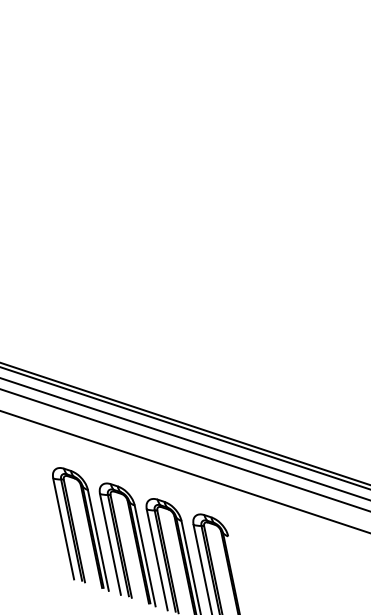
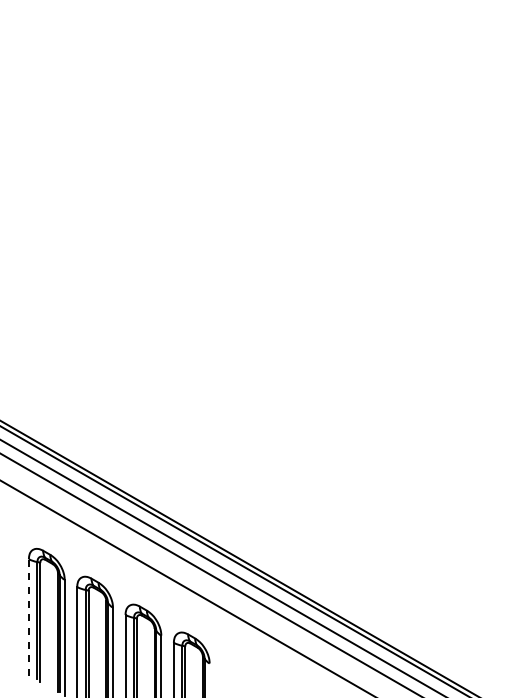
line: (63, 528) -> (28, 616), solid -> dashed

